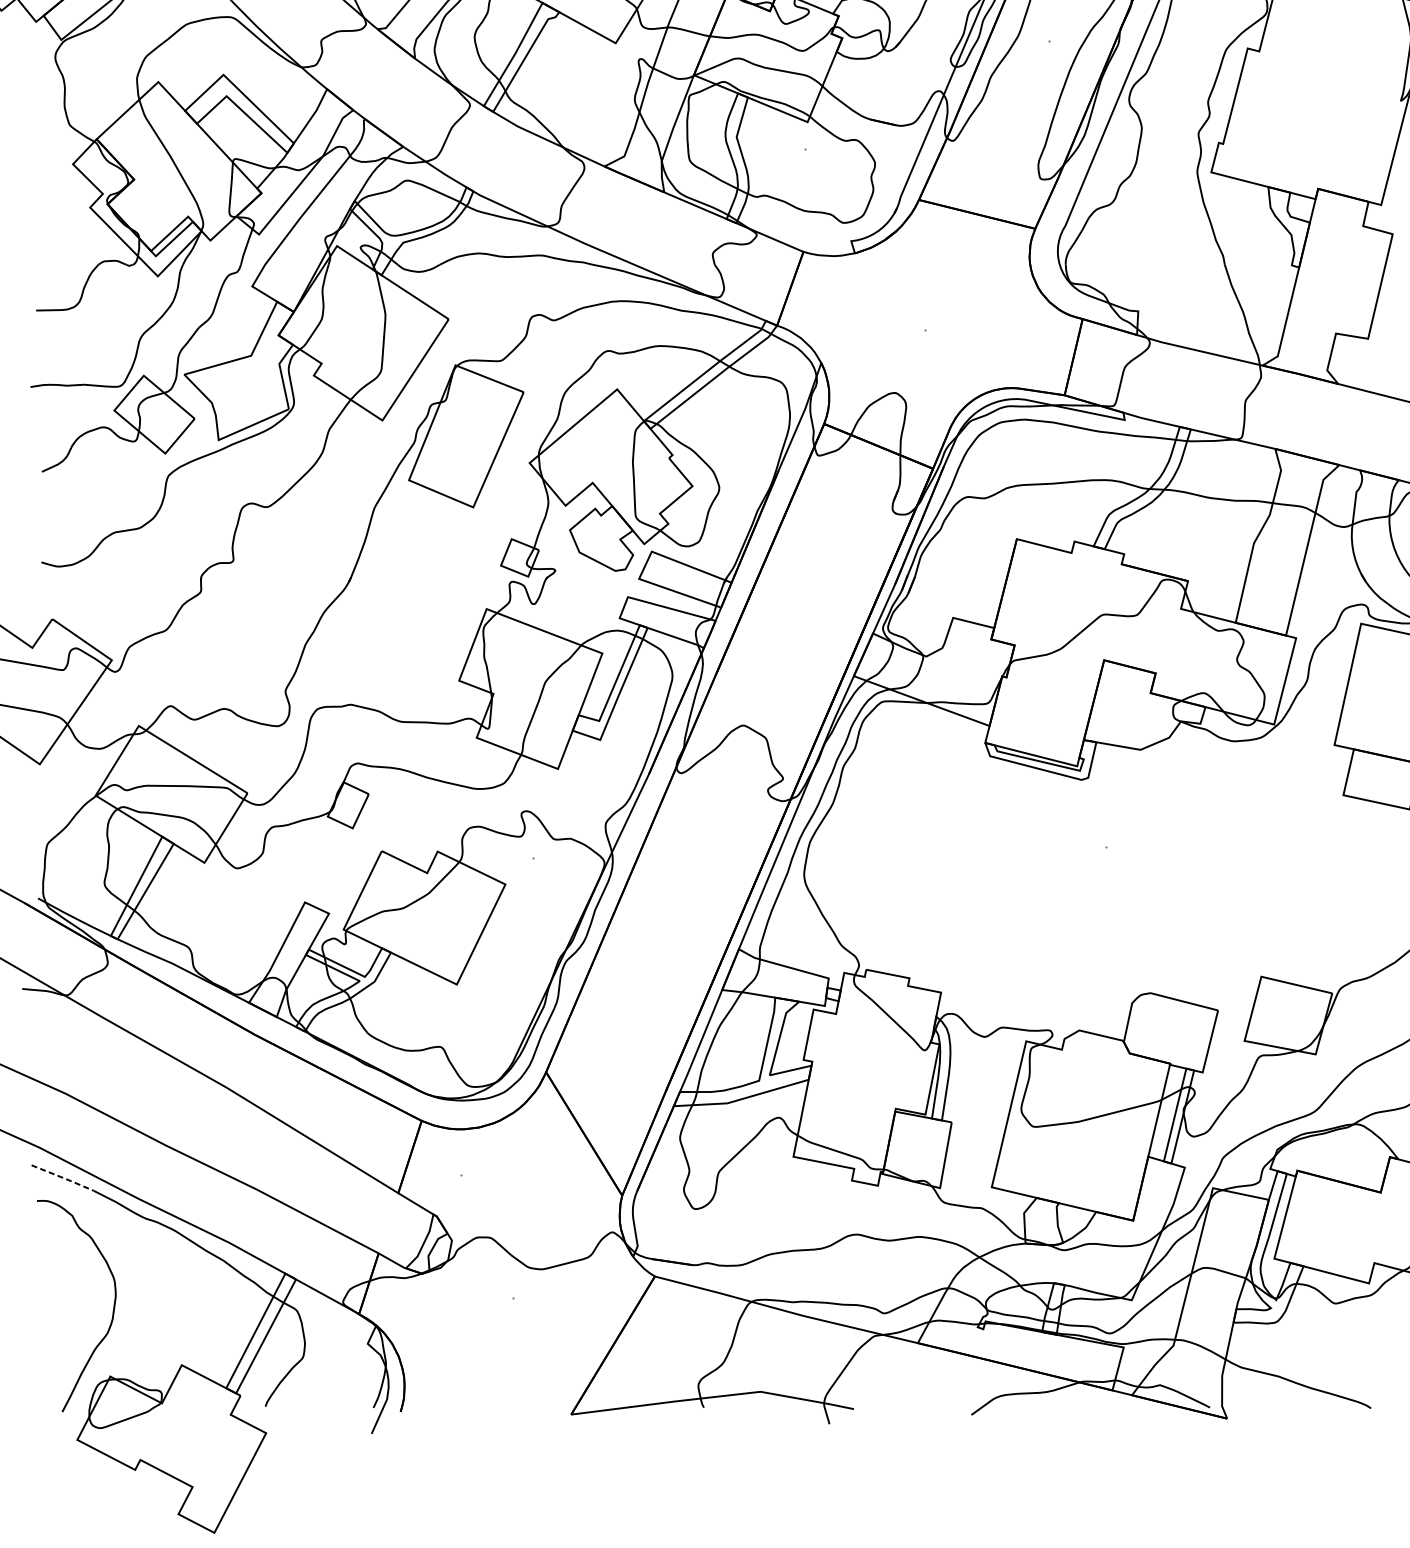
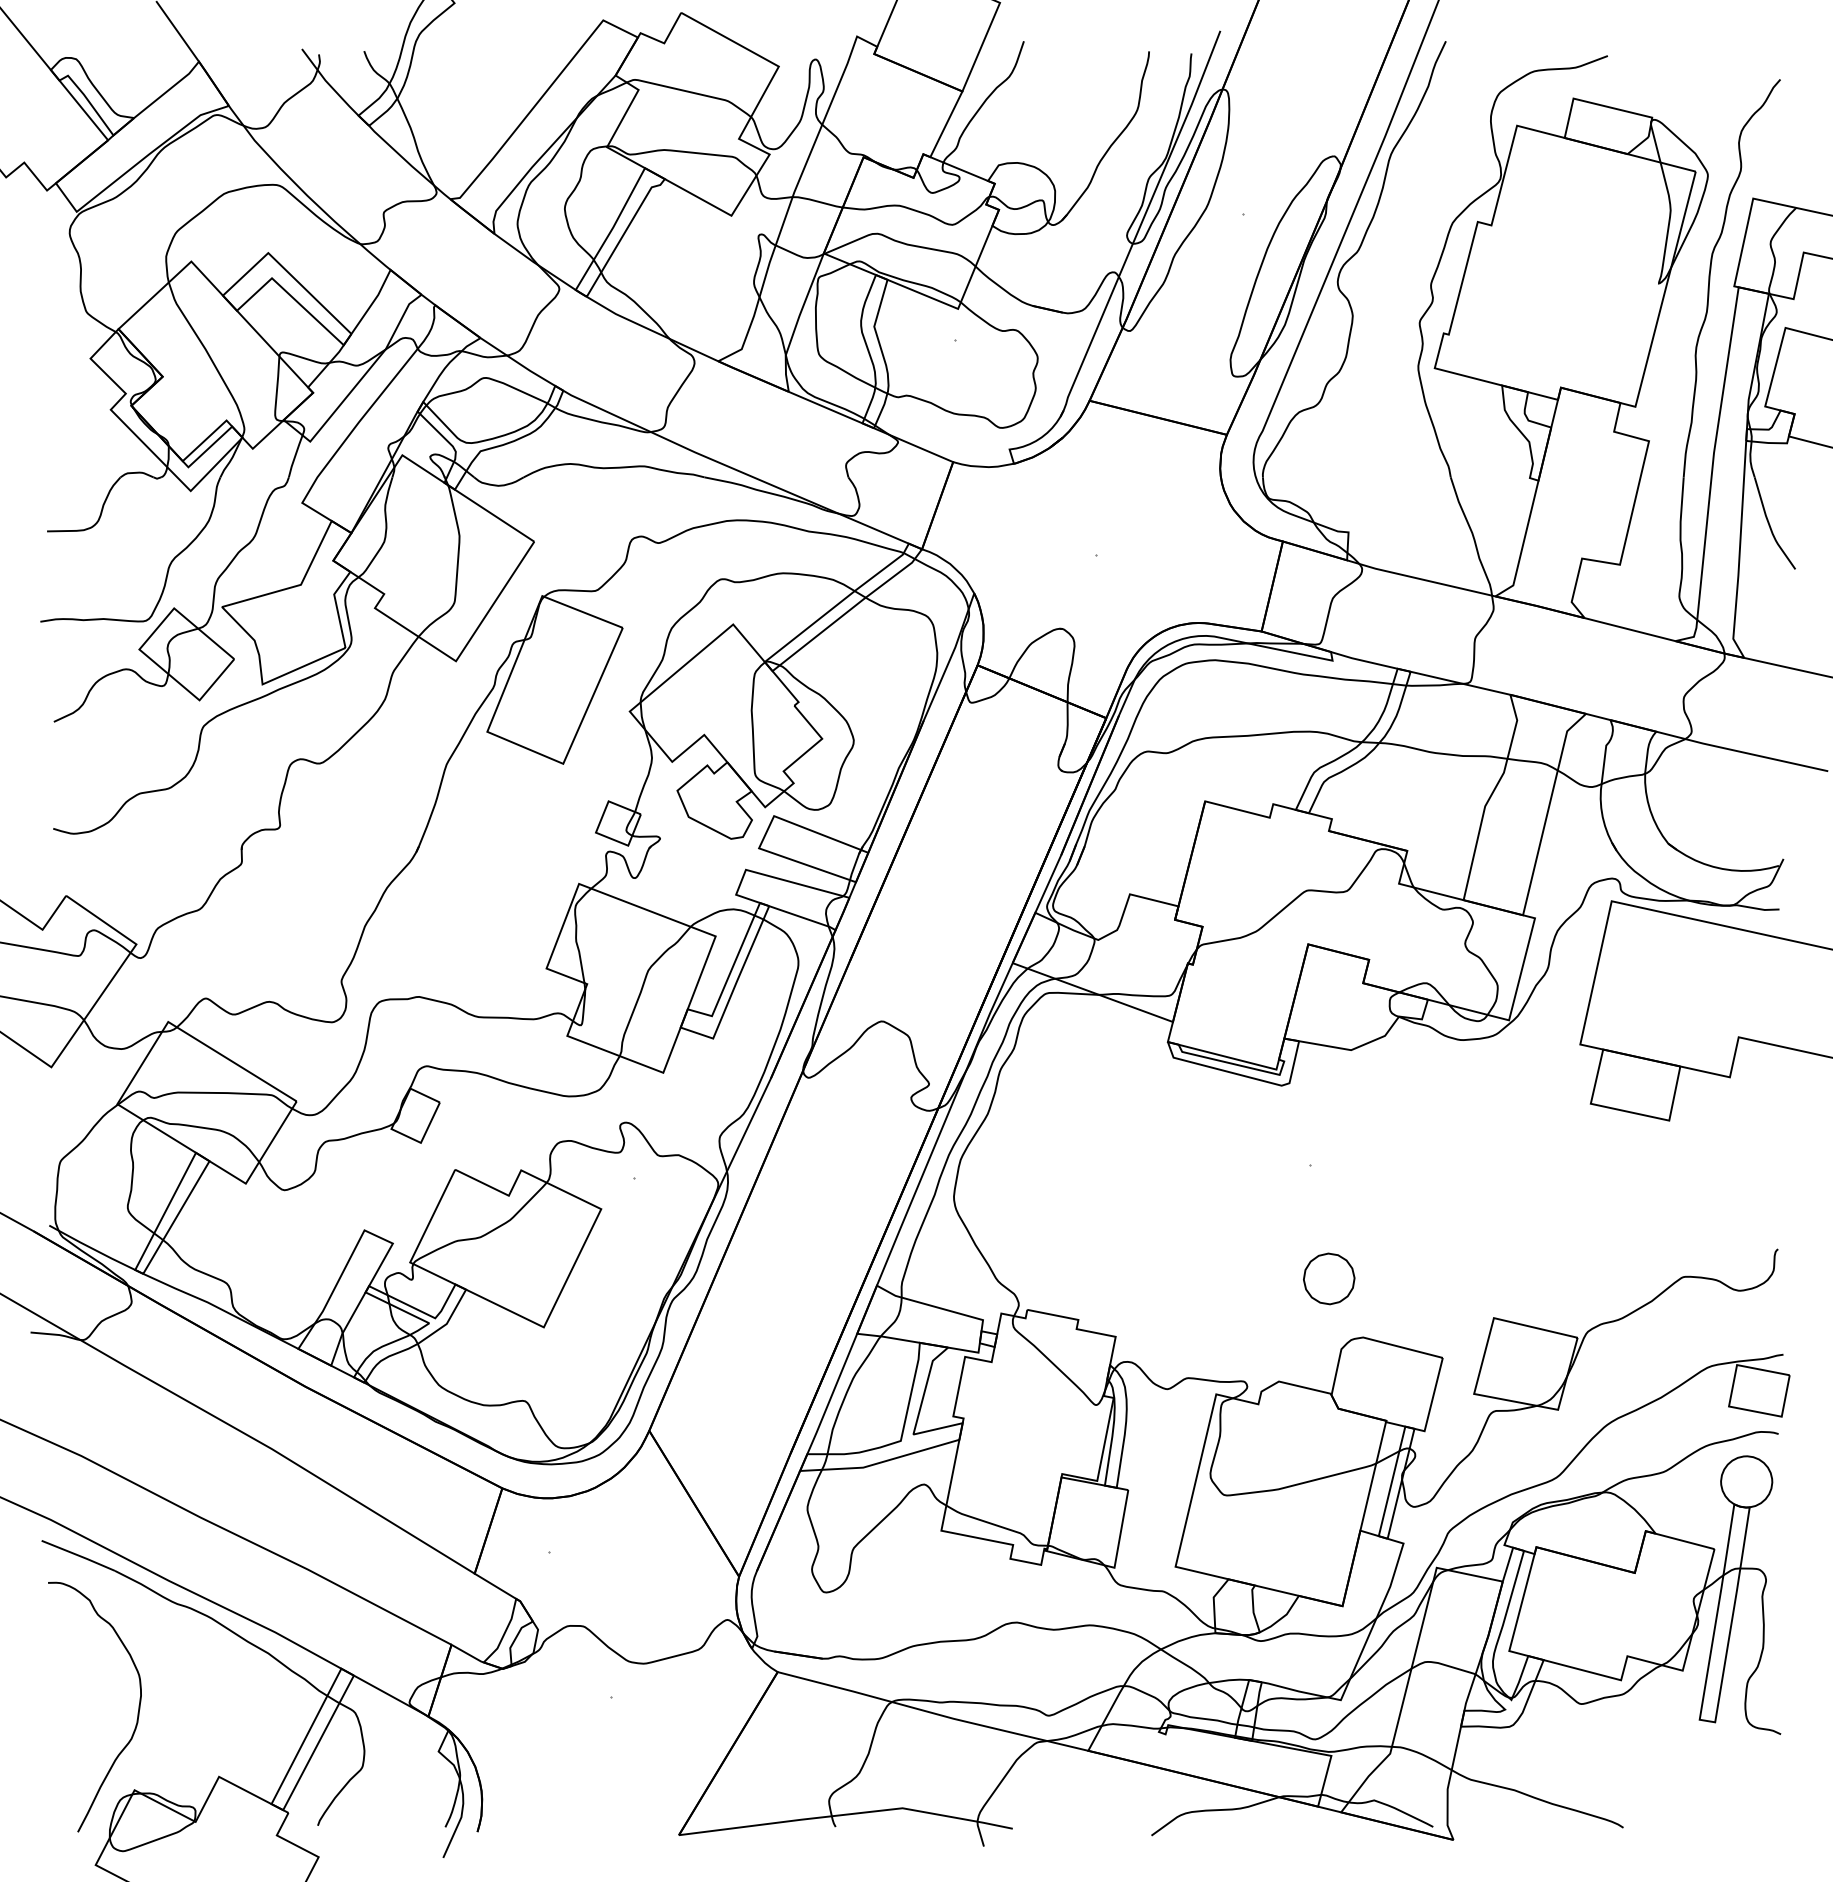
part: (1122, 943) -> (1329, 1278), added
line: (63, 1177) -> (79, 1555), dashed -> solid

